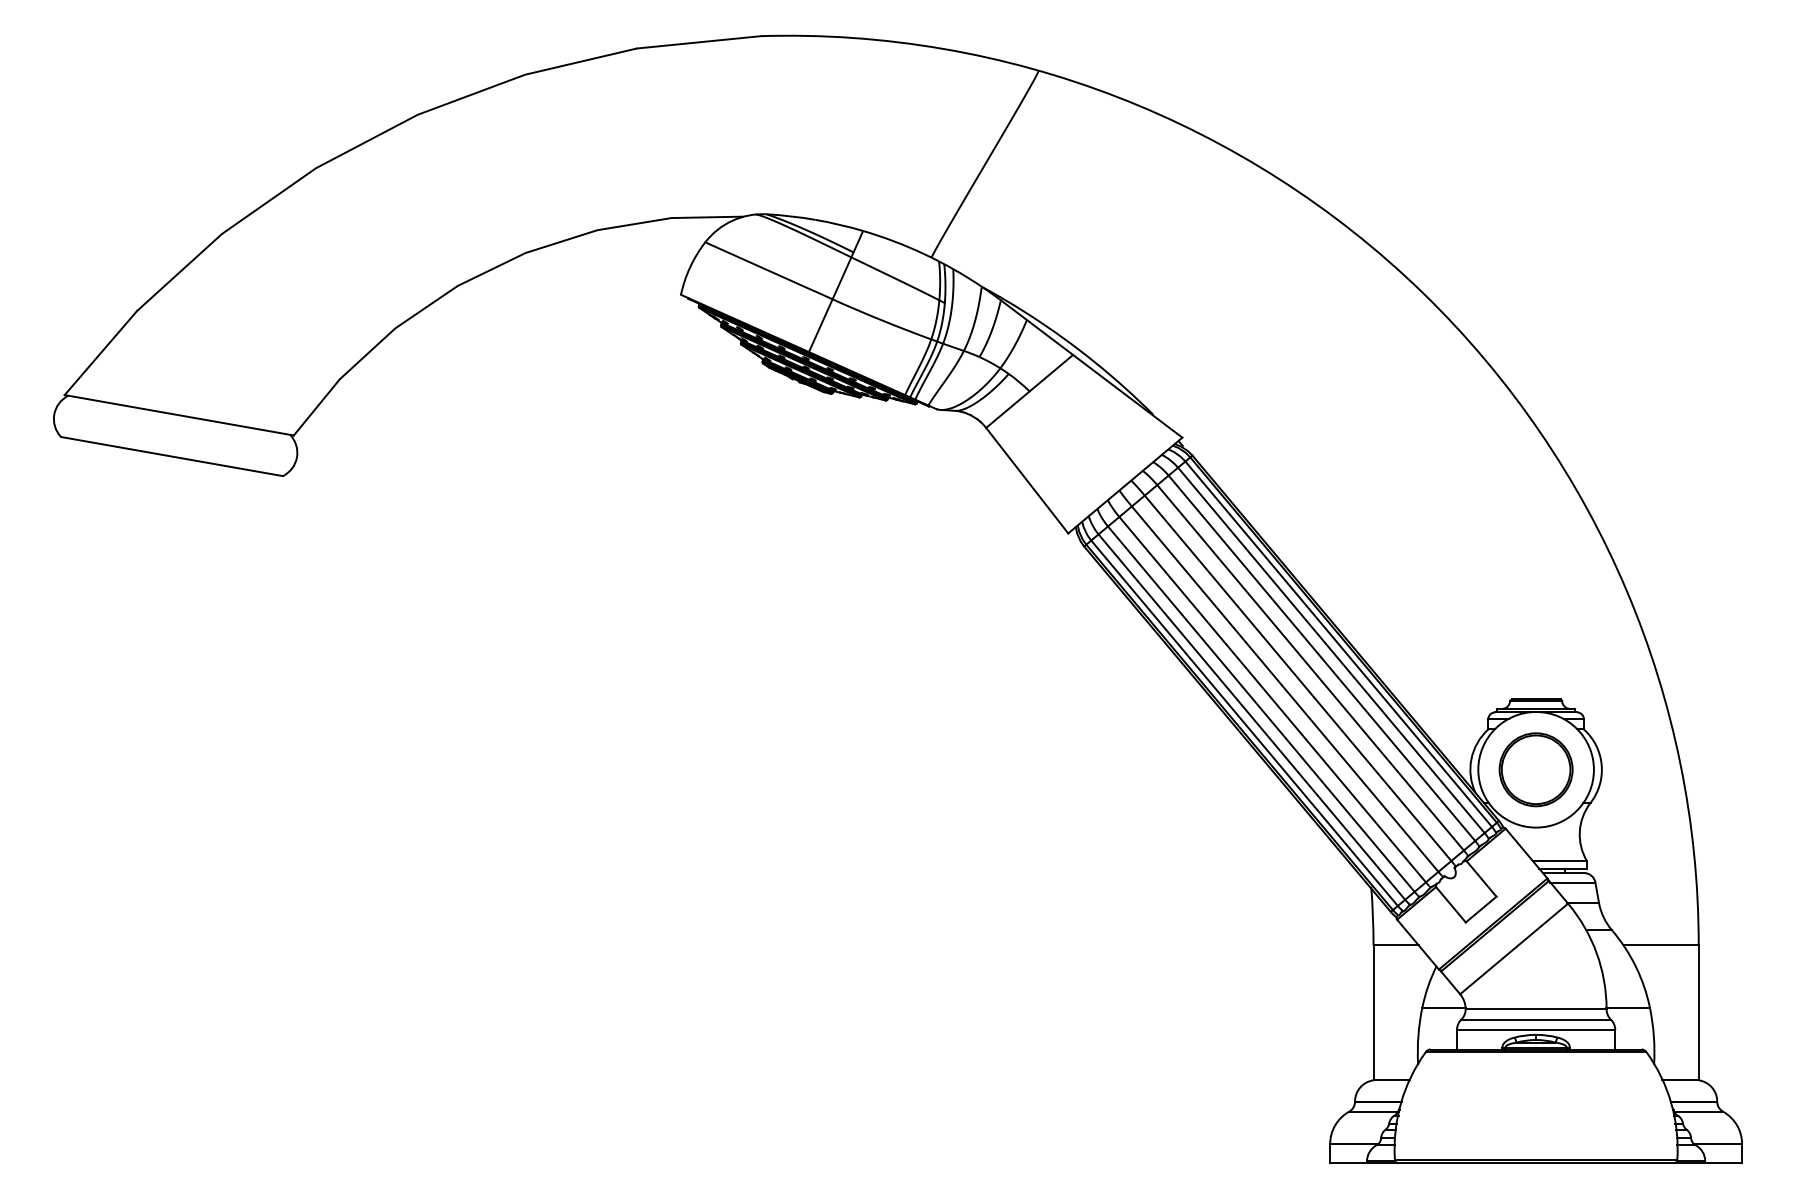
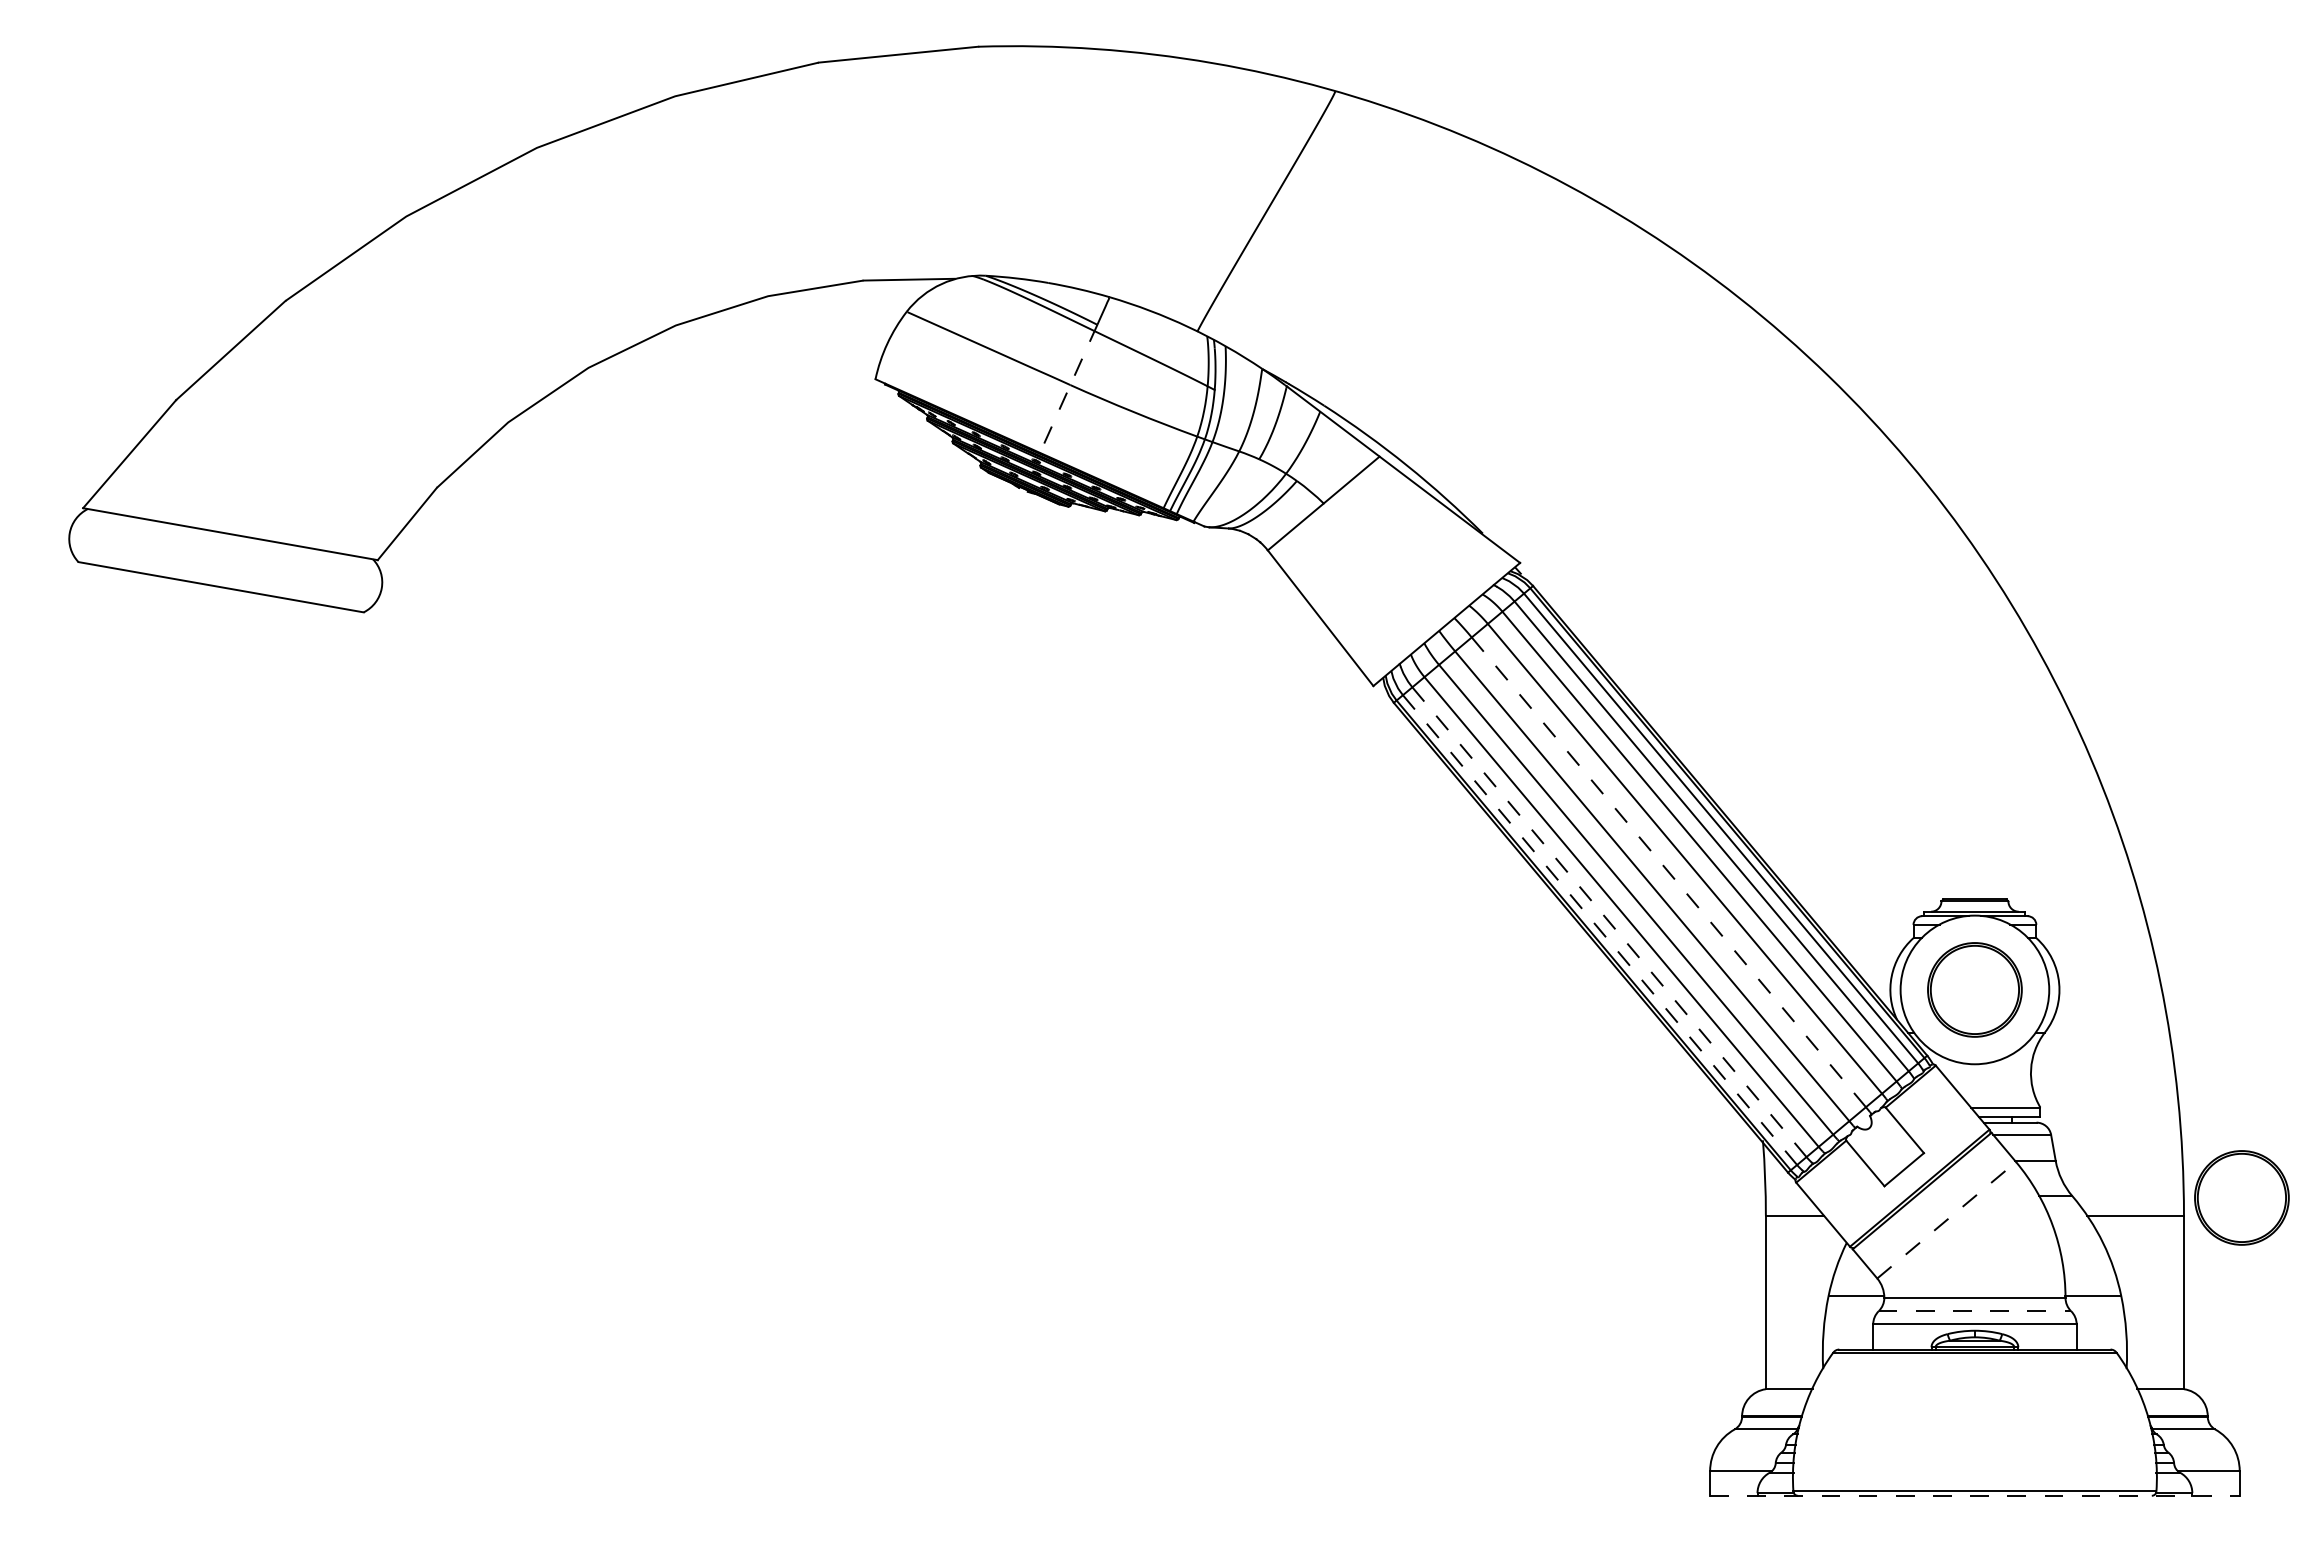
line: (831, 302) -> (1068, 389), solid -> dashed
line: (1297, 678) -> (1668, 872), solid -> dashed
line: (1251, 717) -> (1609, 922), solid -> dashed
line: (1244, 723) -> (1600, 930), solid -> dashed
part: (1743, 931) -> (2241, 1197), added
line: (1514, 949) -> (1946, 1220), solid -> dashed
line: (1536, 1019) -> (1975, 1311), solid -> dashed
line: (1535, 1163) -> (1974, 1495), solid -> dashed

